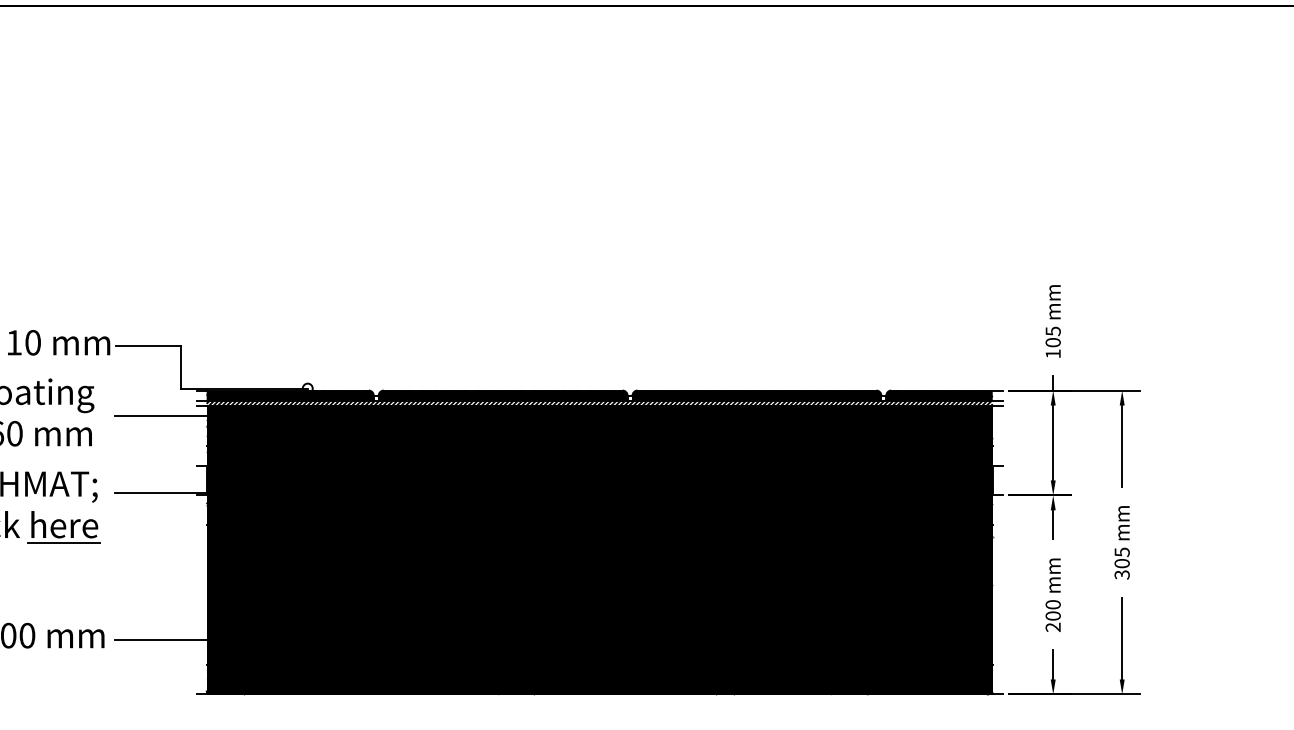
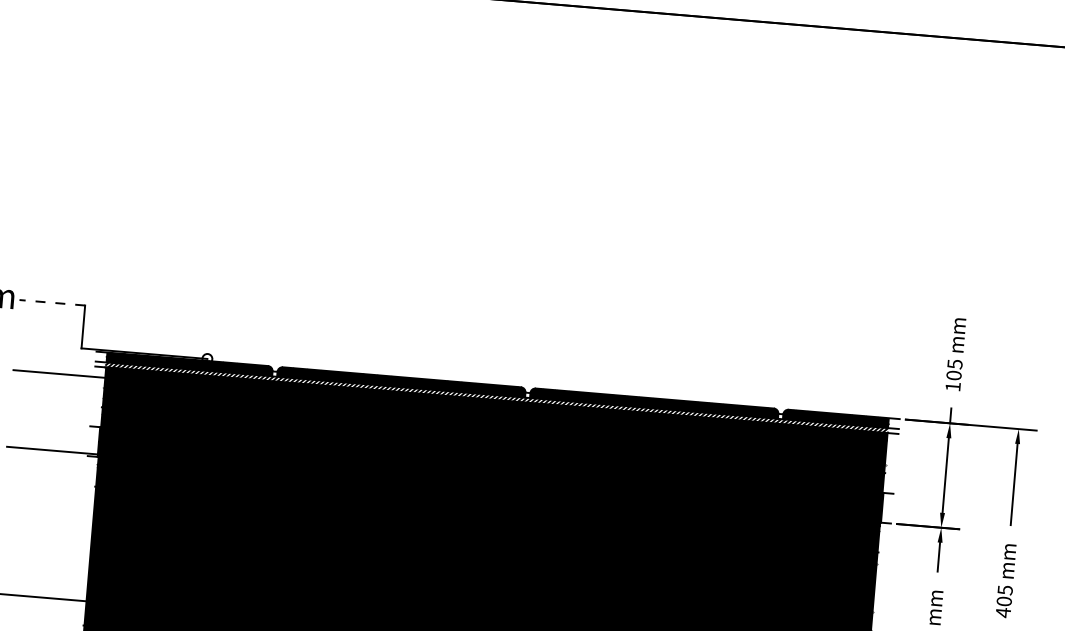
line: (148, 345) -> (52, 302), solid -> dashed
text: (1121, 574) -> (1002, 612), 305 -> 405

